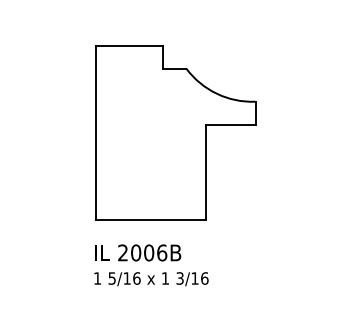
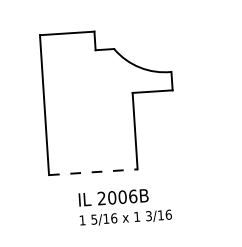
line: (151, 219) -> (93, 172), solid -> dashed
text: (151, 265) -> (125, 207), moved

